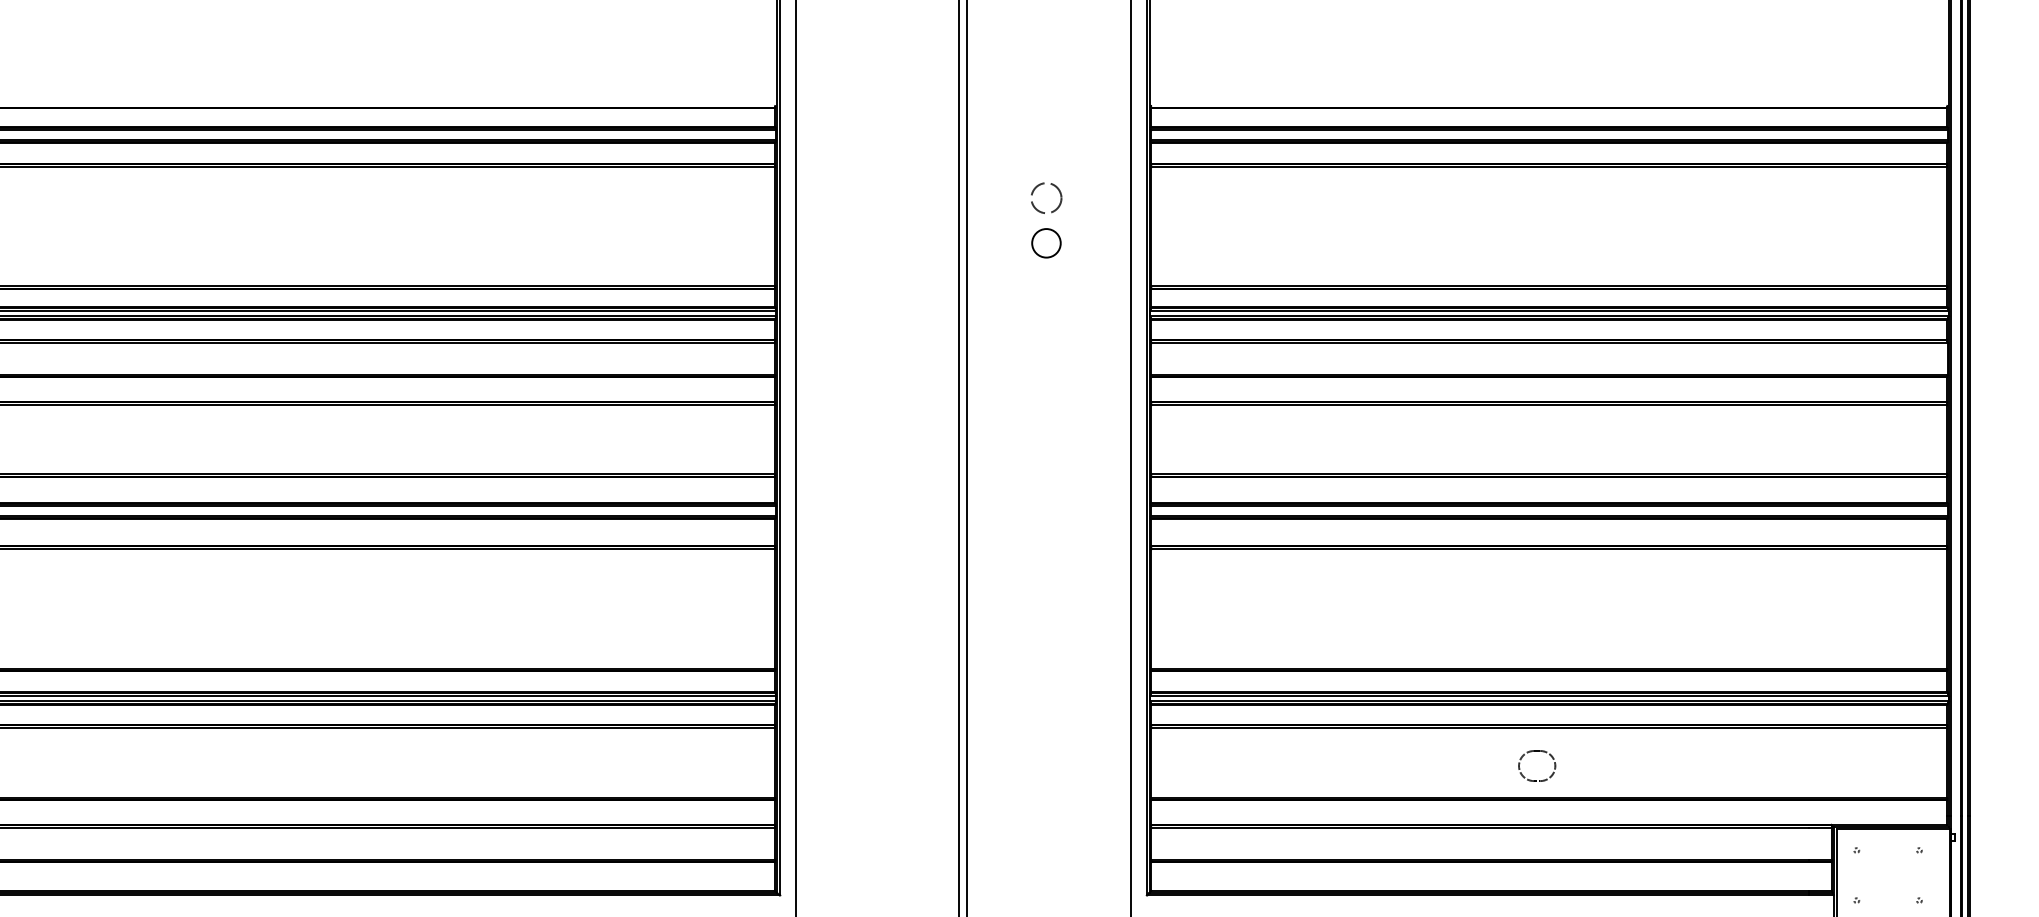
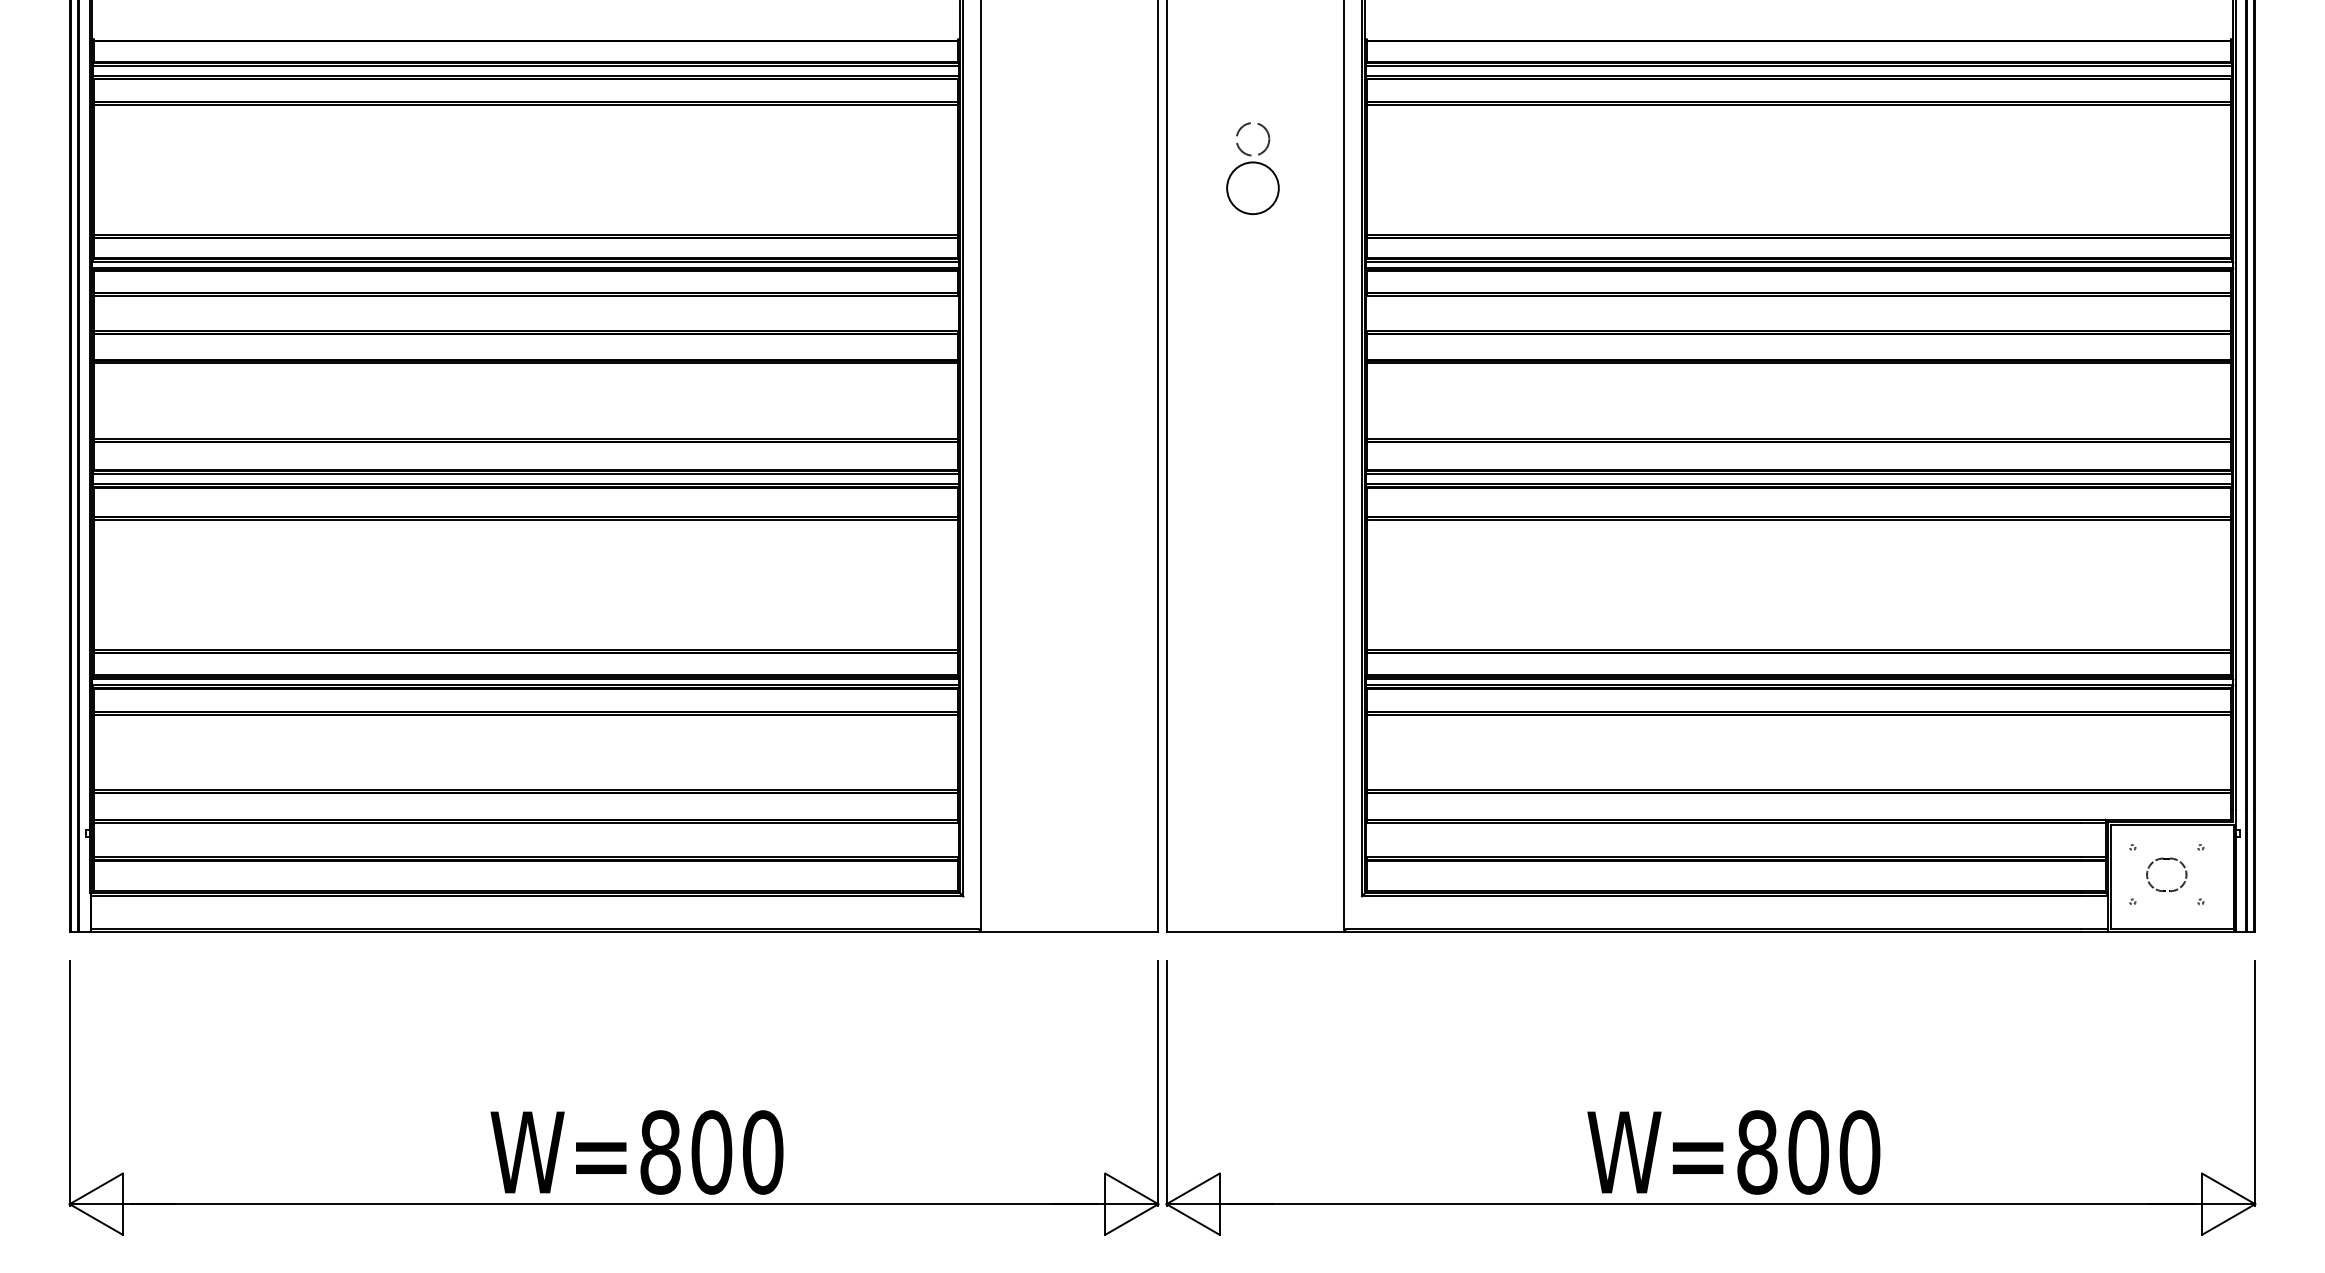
circle: (1046, 243) -> (1252, 188), size x1.67
part: (1536, 751) -> (2166, 859), moved

